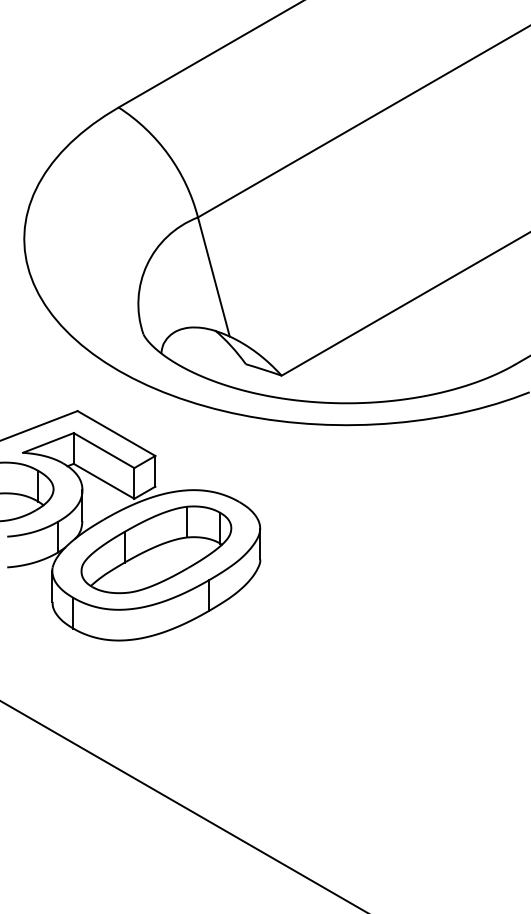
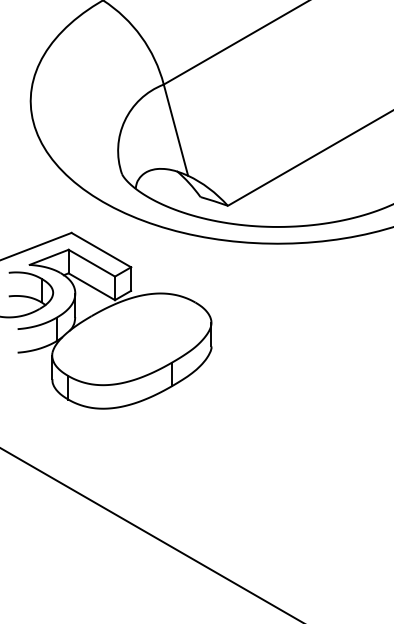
part: (156, 549) -> (132, 338), removed

